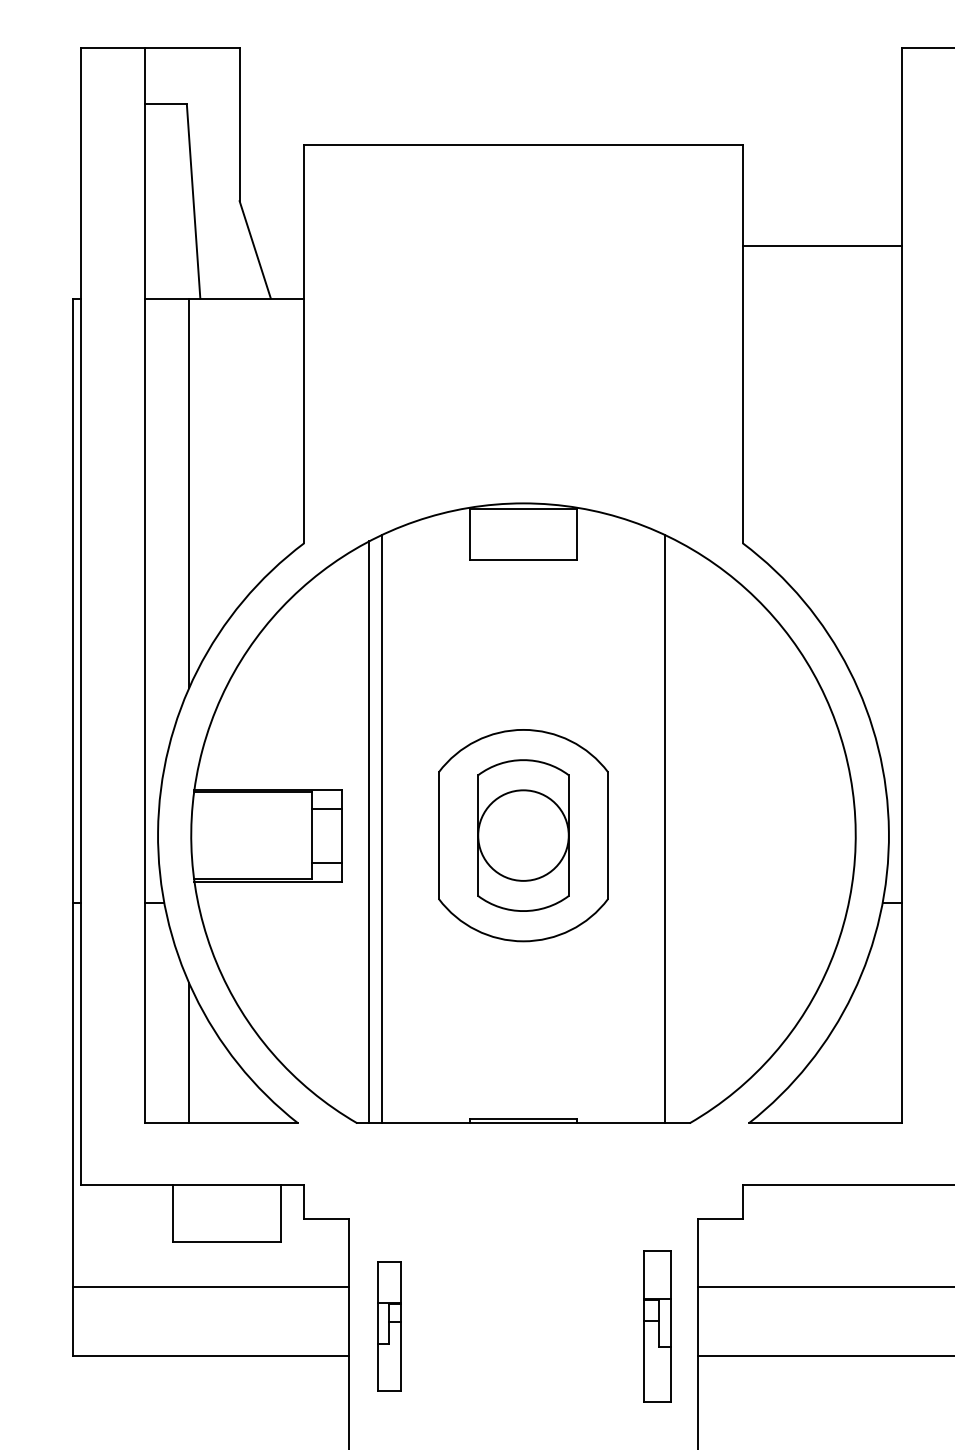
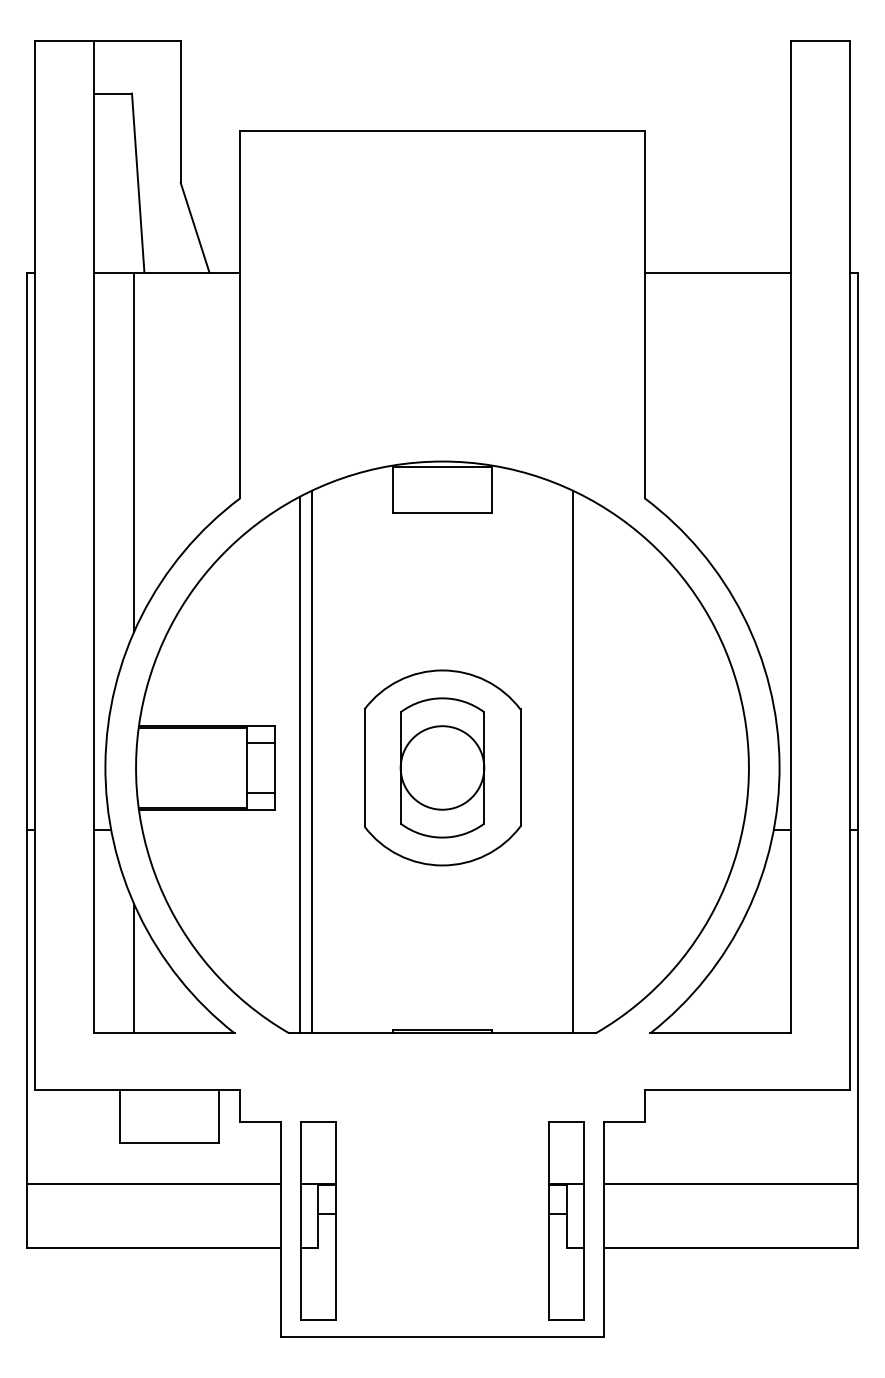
line: (821, 245) -> (717, 272), moved
part: (389, 1326) -> (318, 1220), size x1.67
part: (657, 1326) -> (566, 1220), size x1.43

